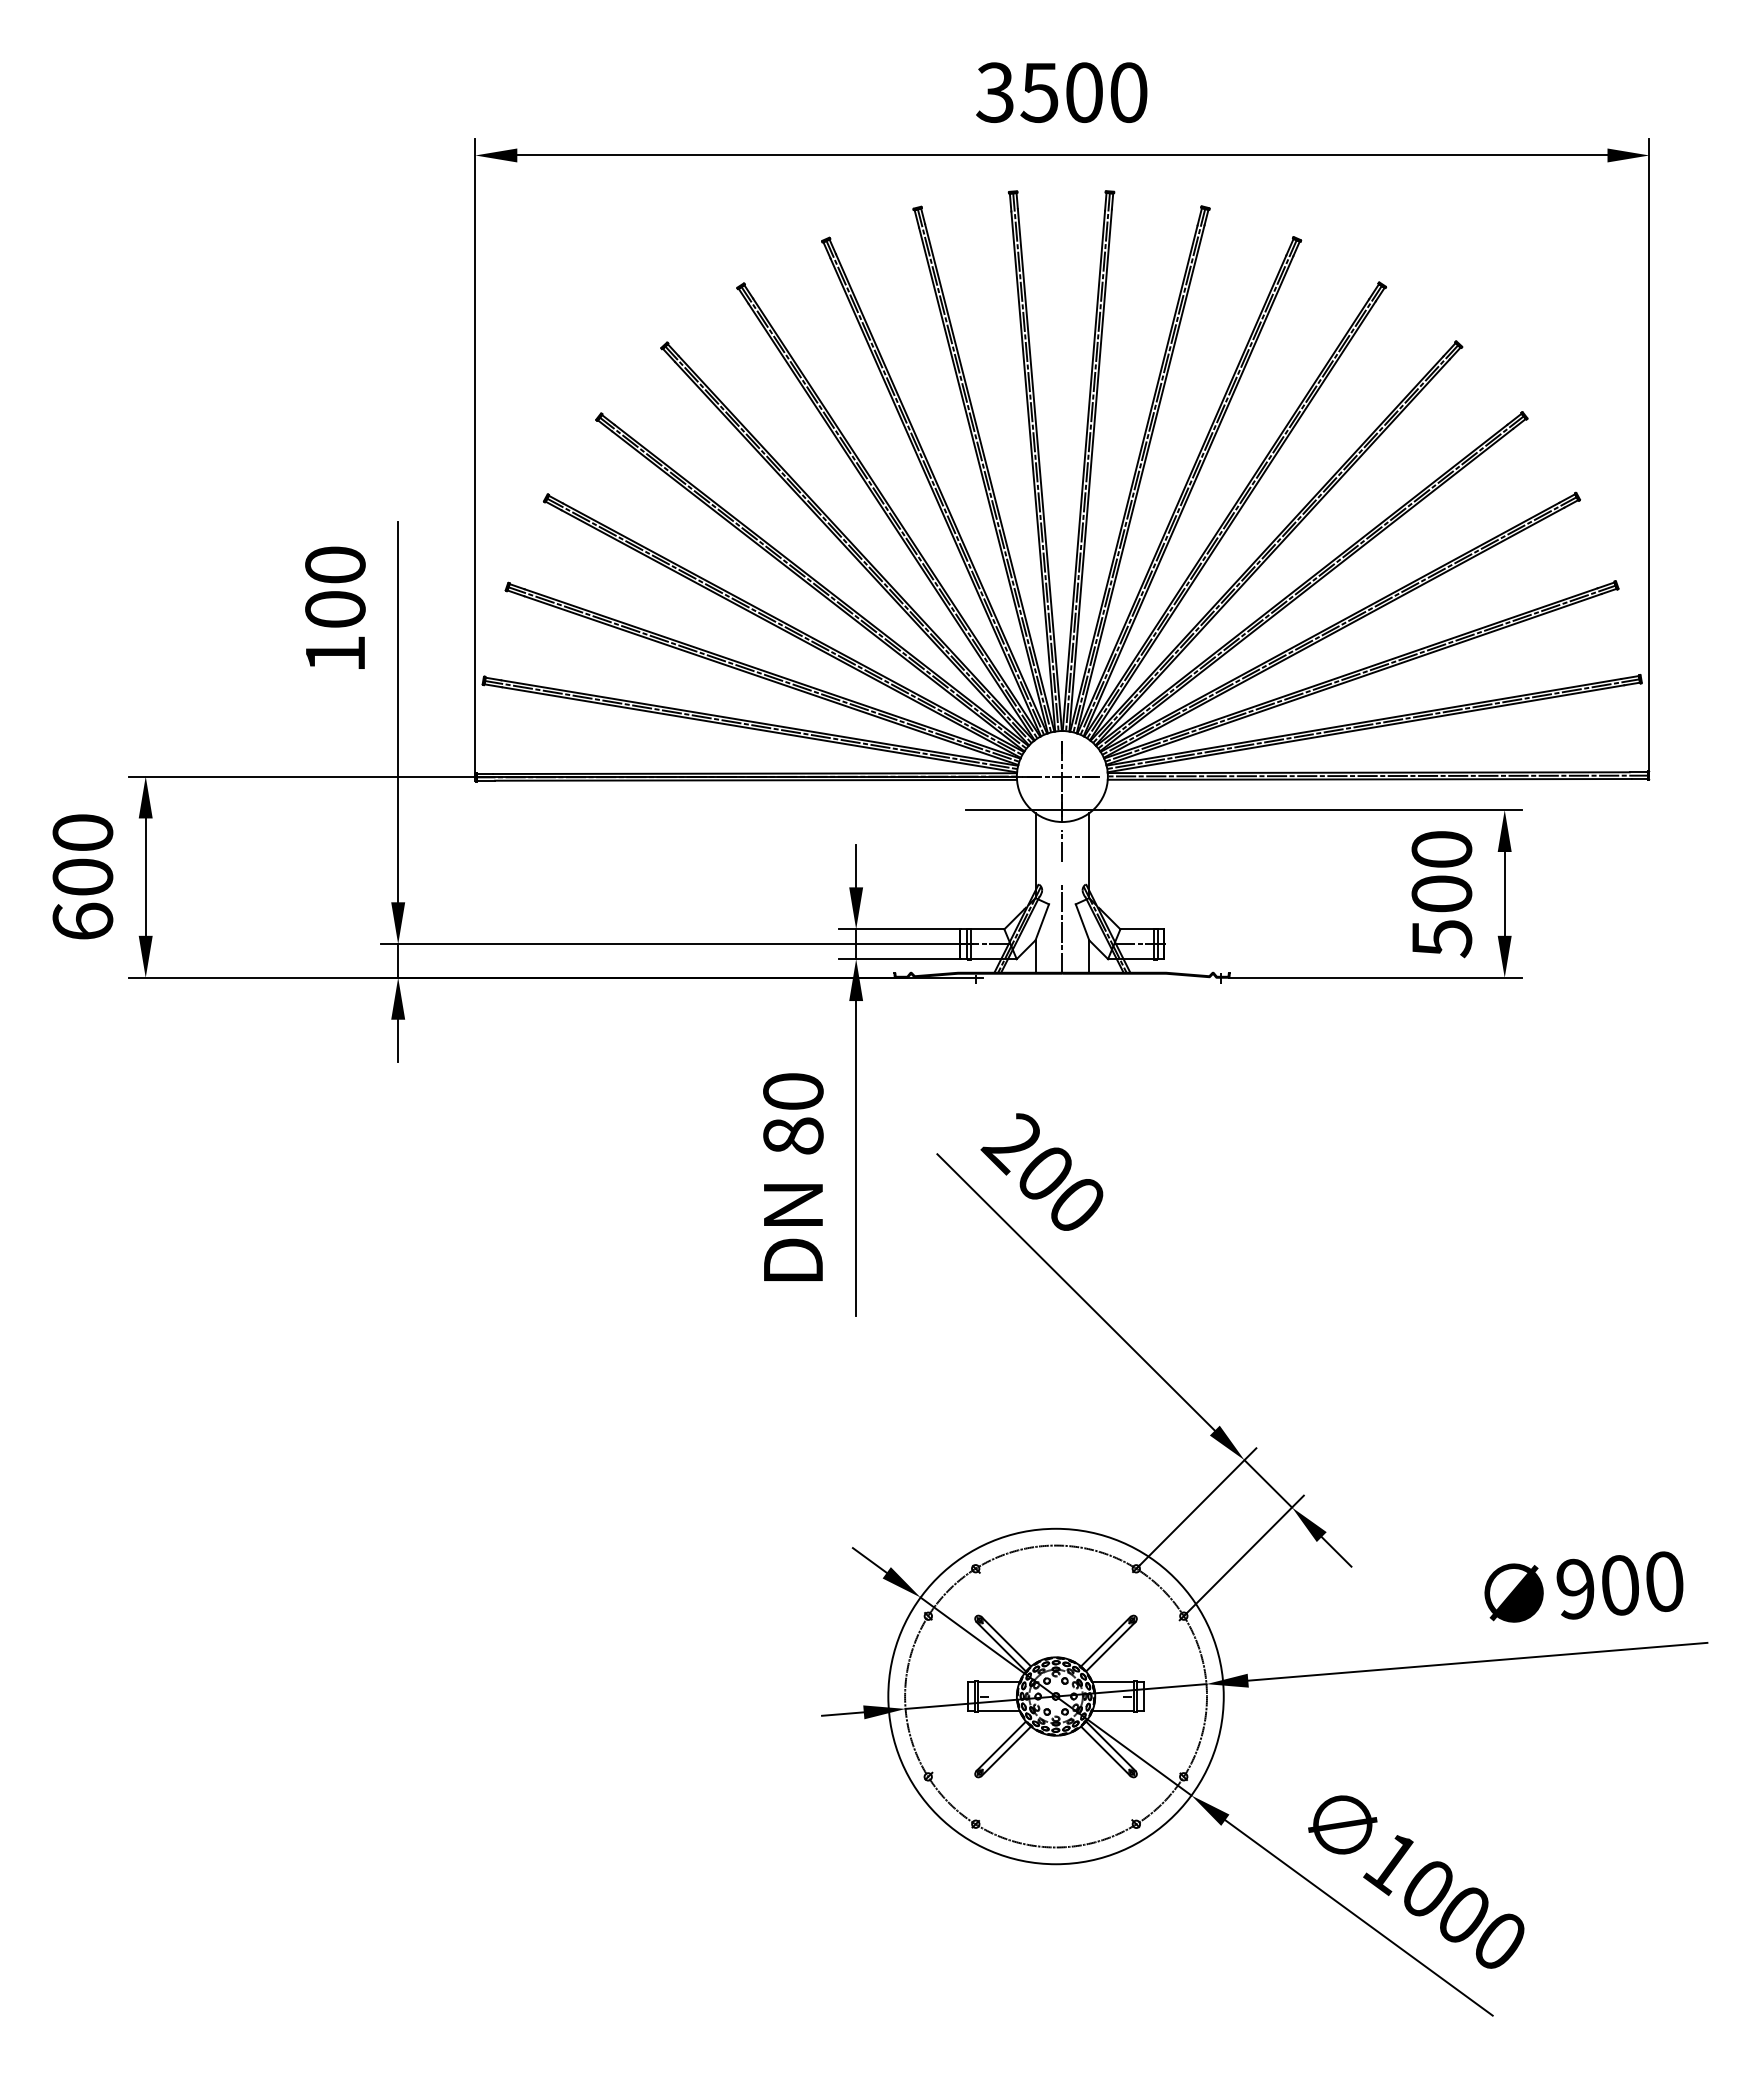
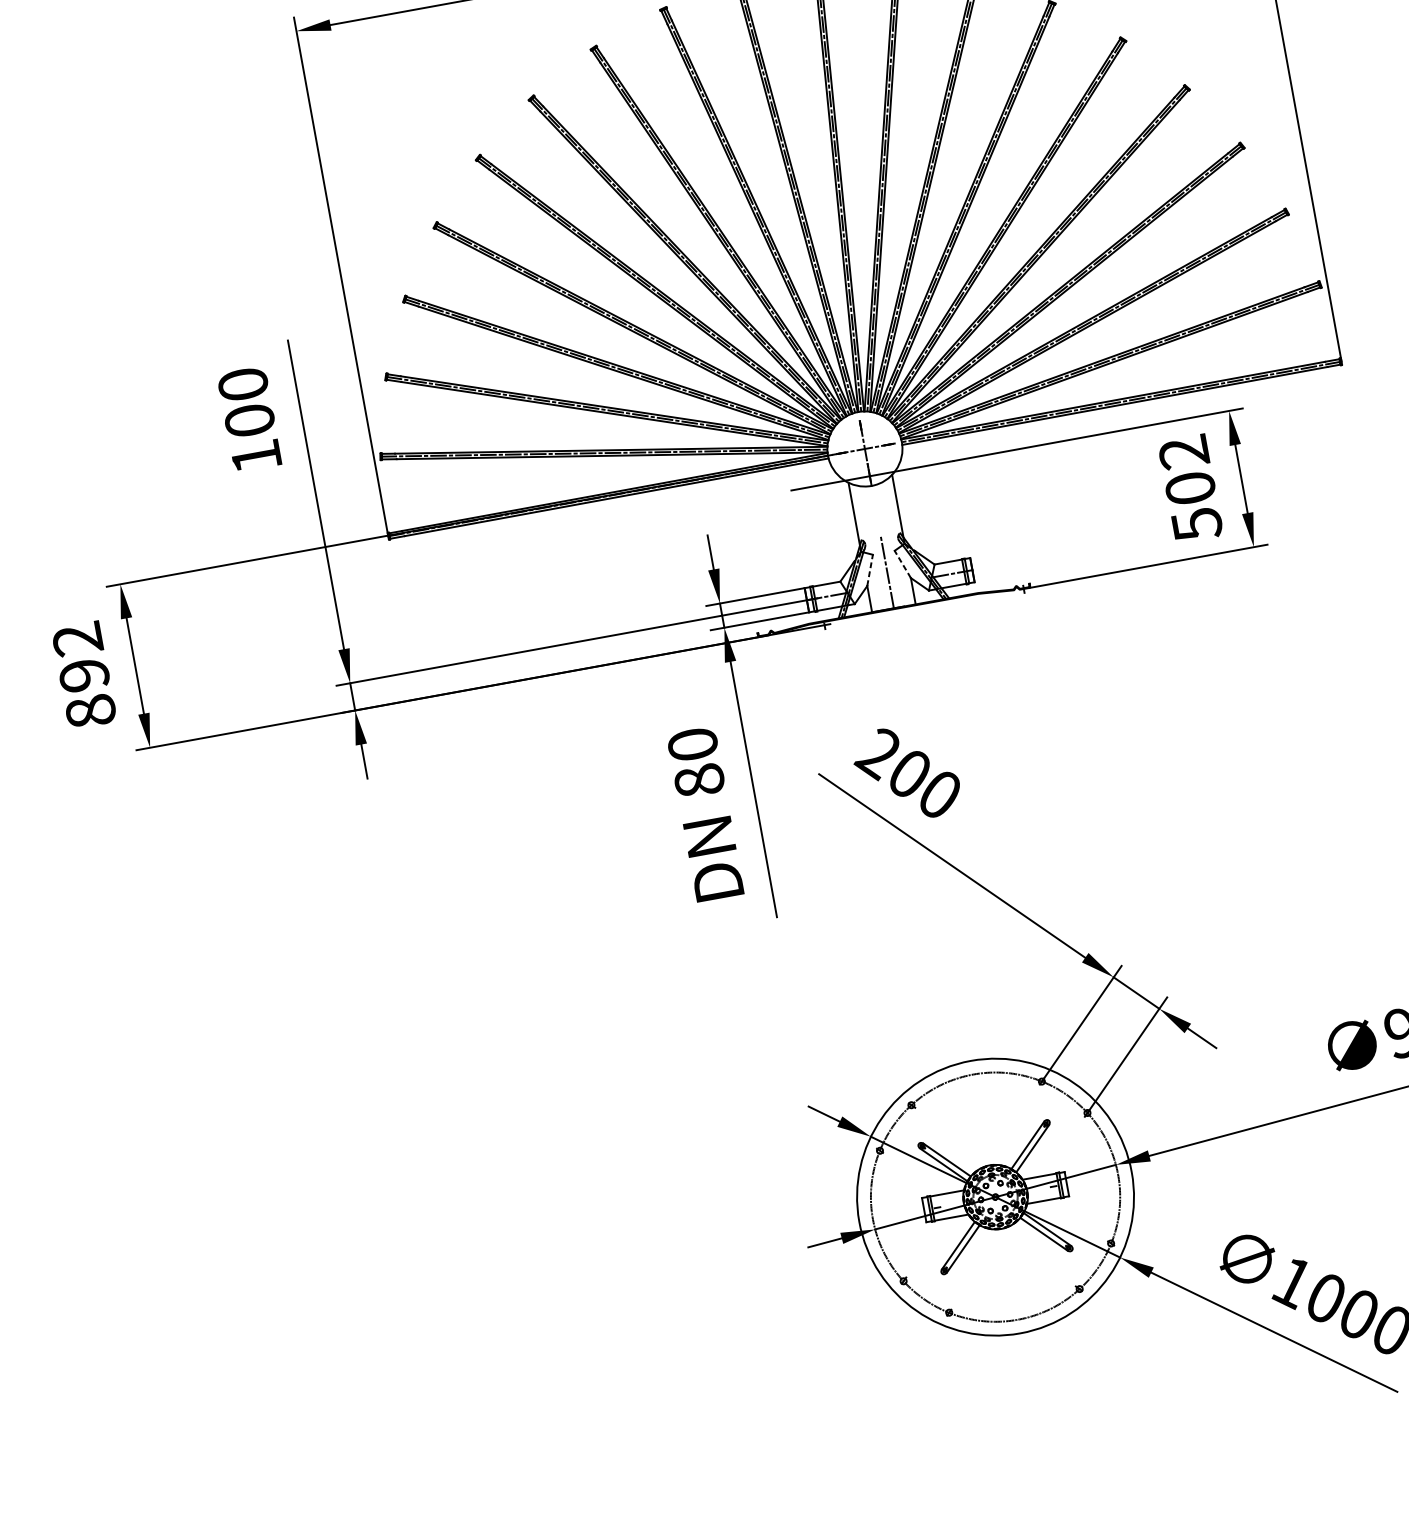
line: (1061, 845) -> (874, 505), removed
text: (1441, 849) -> (1183, 452), 500 -> 502
text: (82, 877) -> (83, 675), 600 -> 892
line: (1042, 921) -> (870, 569), solid -> dashed
line: (1082, 921) -> (902, 563), solid -> dashed

